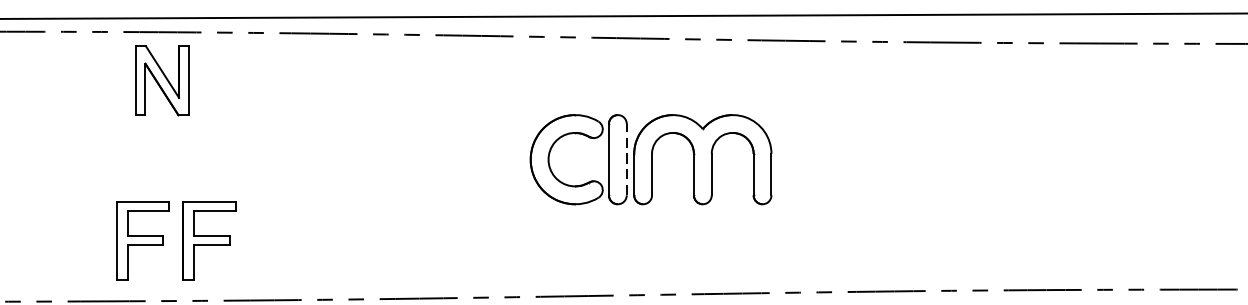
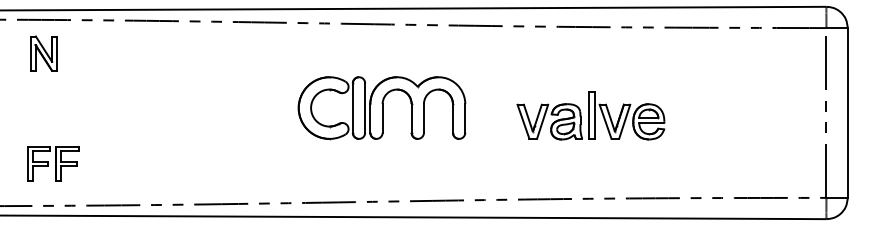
part: (161, 80) -> (43, 53), size x0.71
line: (627, 160) -> (365, 108), dashed -> solid
part: (952, 170) -> (590, 115), added
part: (176, 239) -> (53, 163), size x0.62

